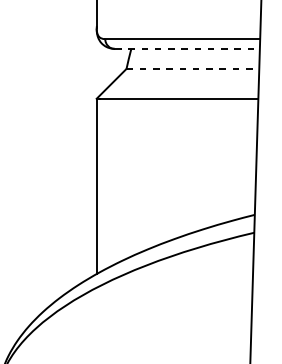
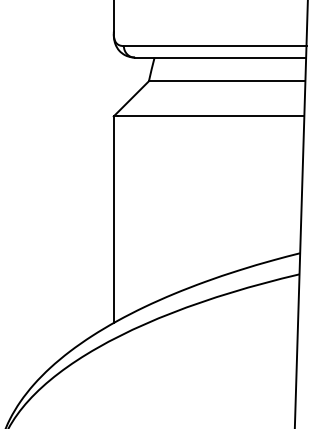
line: (188, 48) -> (221, 57), dashed -> solid
line: (193, 69) -> (227, 81), dashed -> solid

